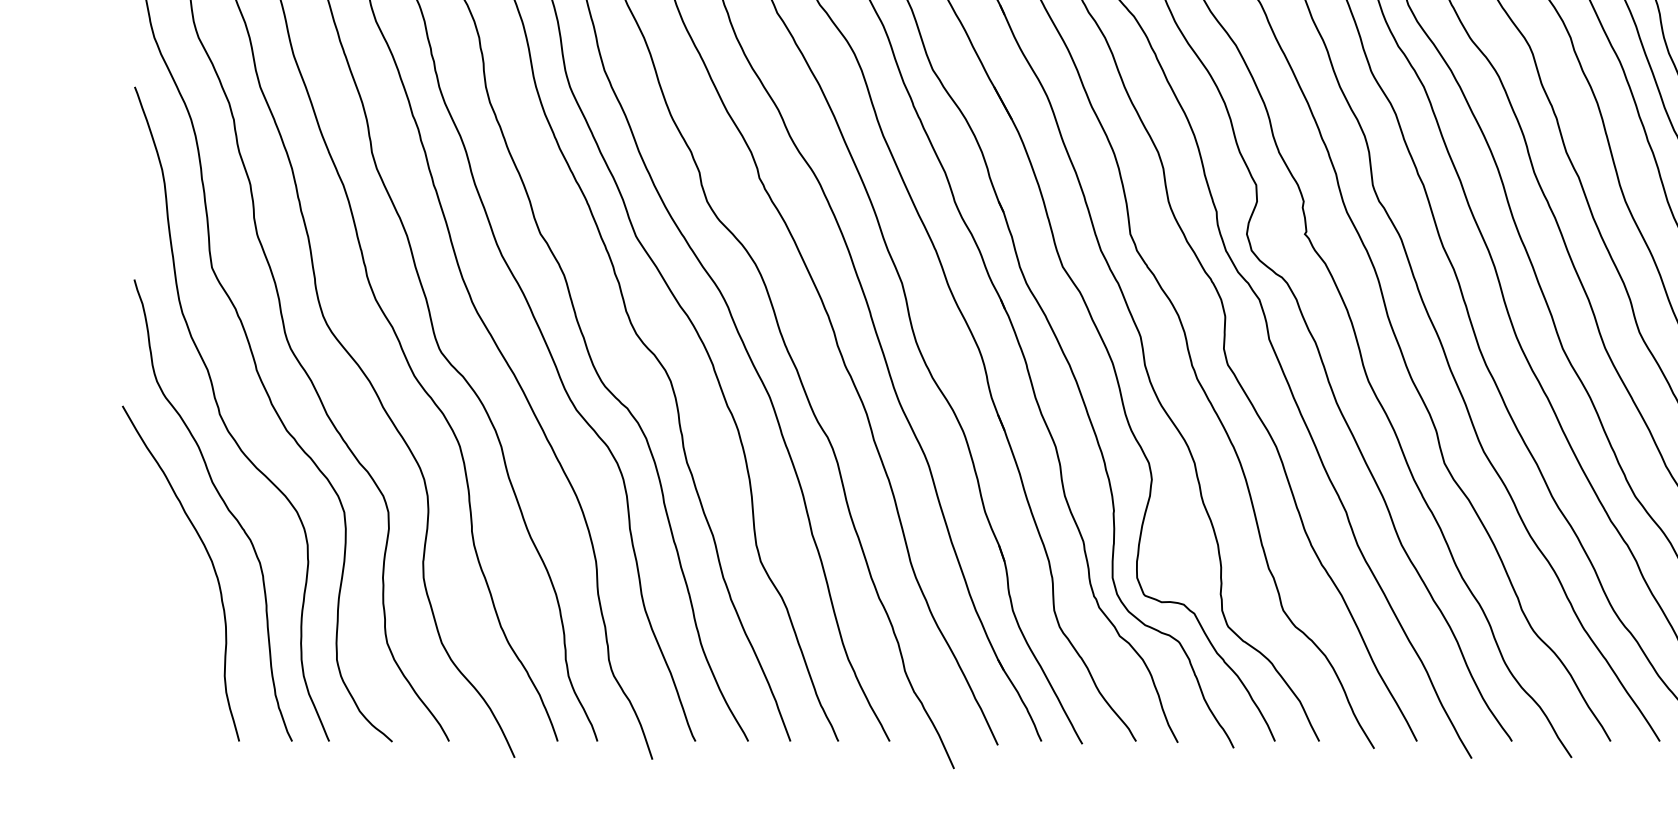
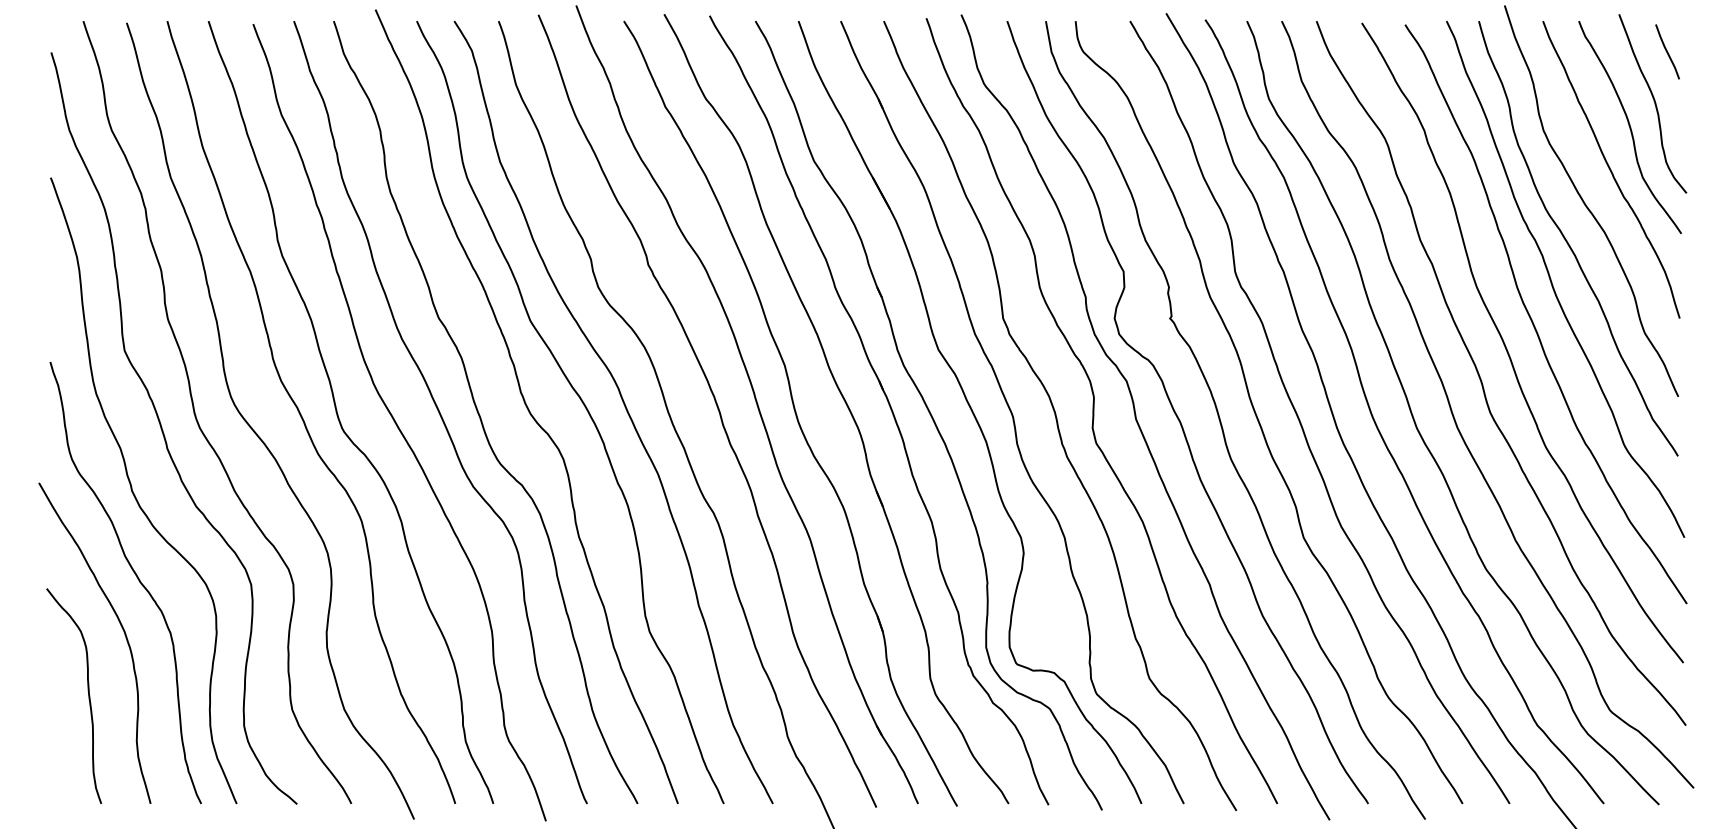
curve: (173, 624) -> (87, 691), added

